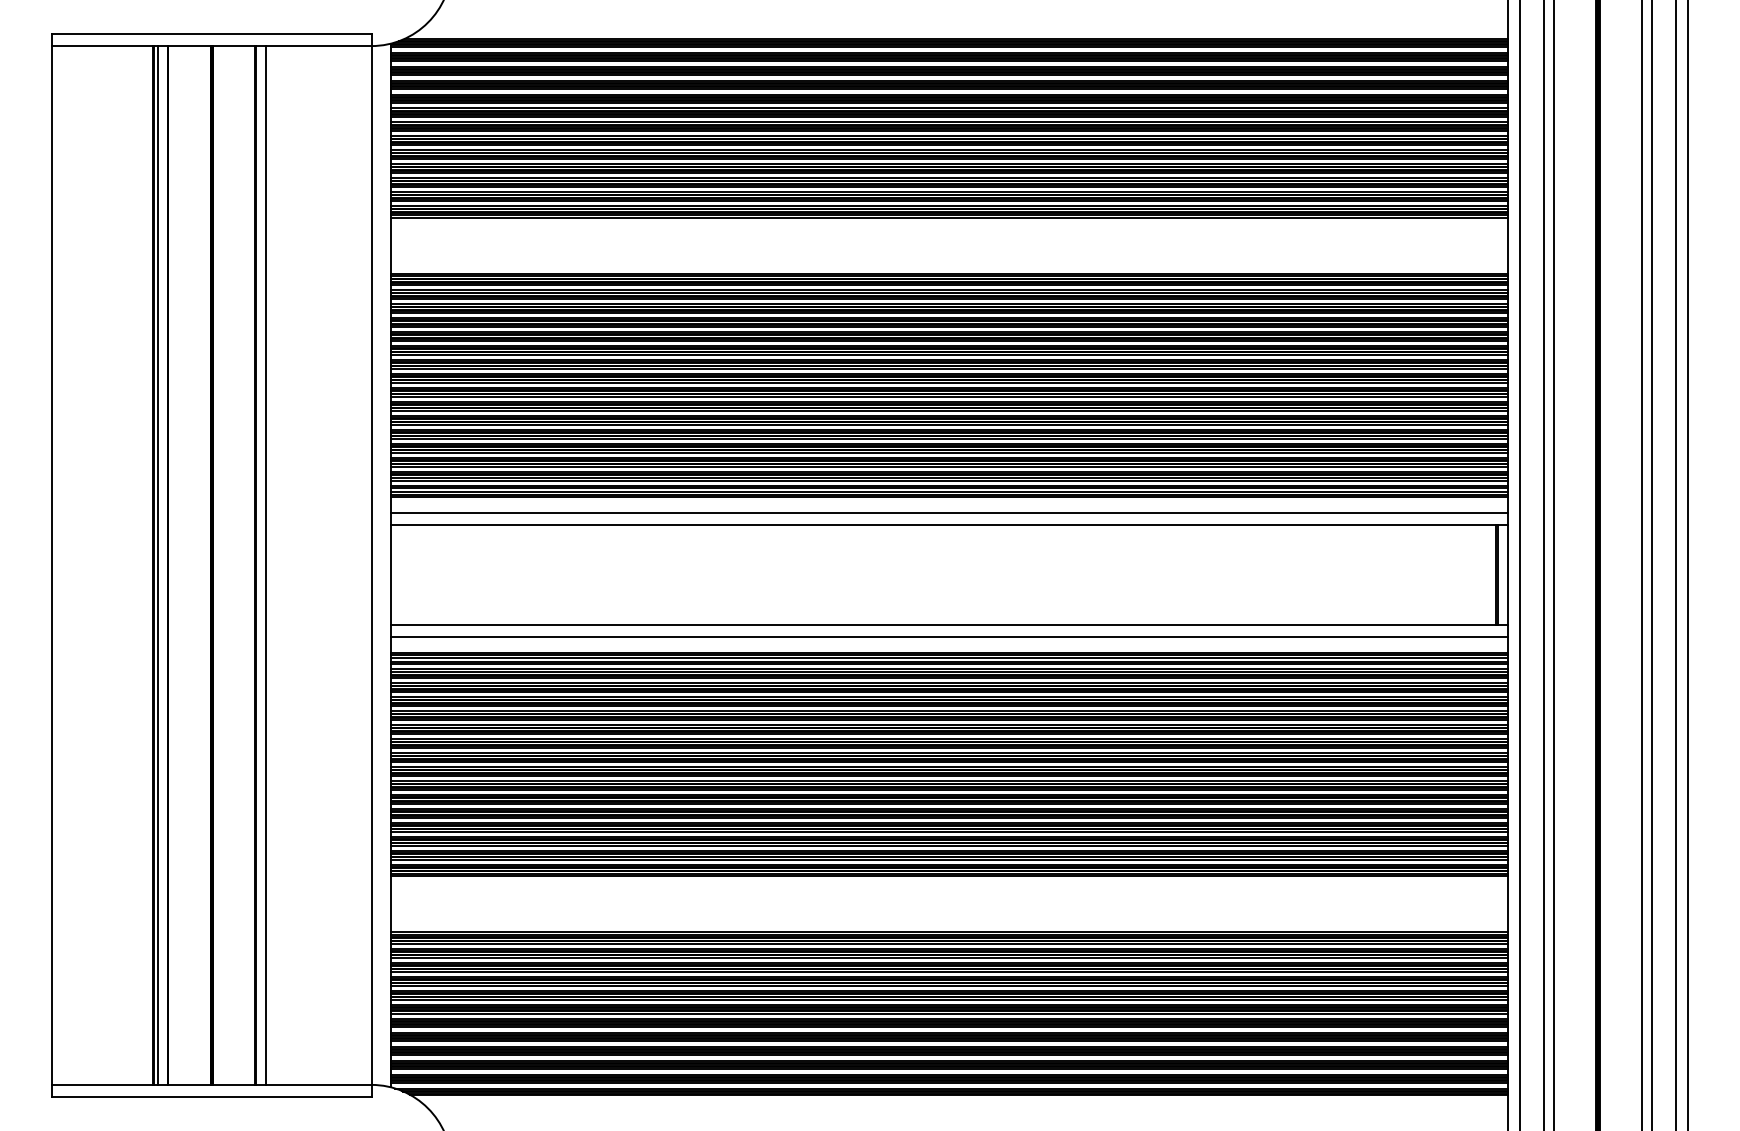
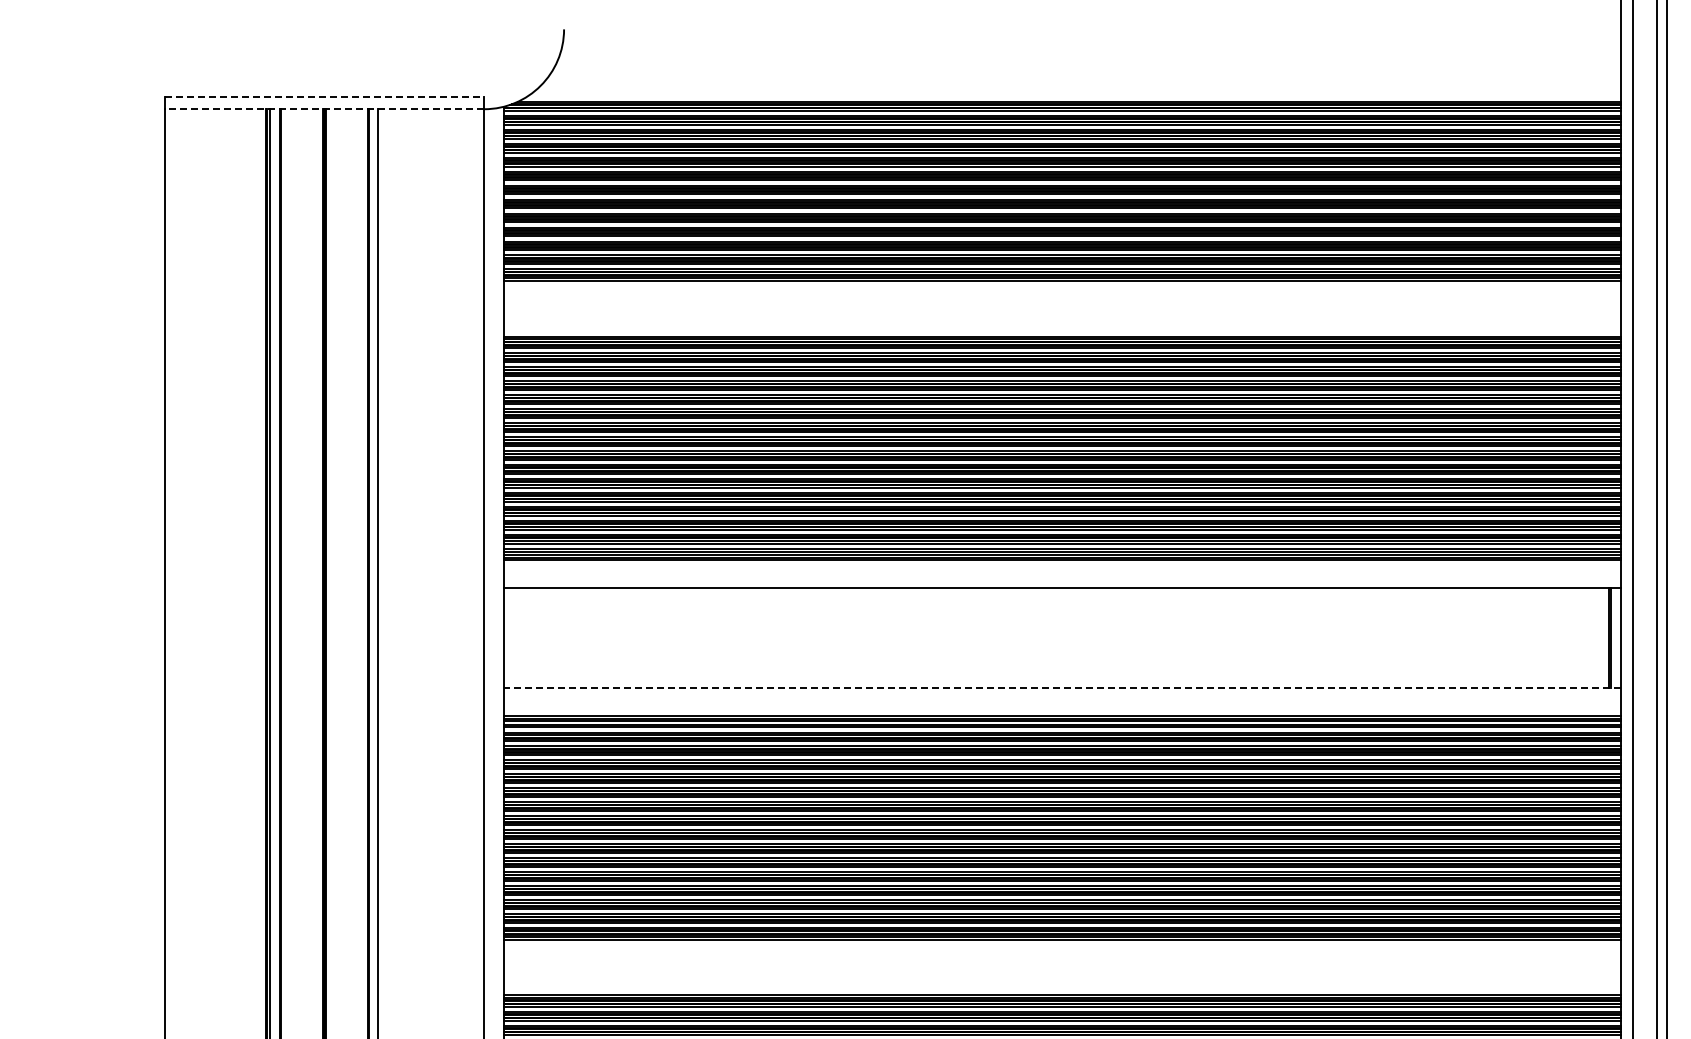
line: (211, 34) -> (324, 97), solid -> dashed
line: (211, 46) -> (324, 109), solid -> dashed
line: (949, 513) -> (1062, 576), removed
line: (949, 624) -> (1062, 687), solid -> dashed
line: (949, 636) -> (1062, 699), removed

